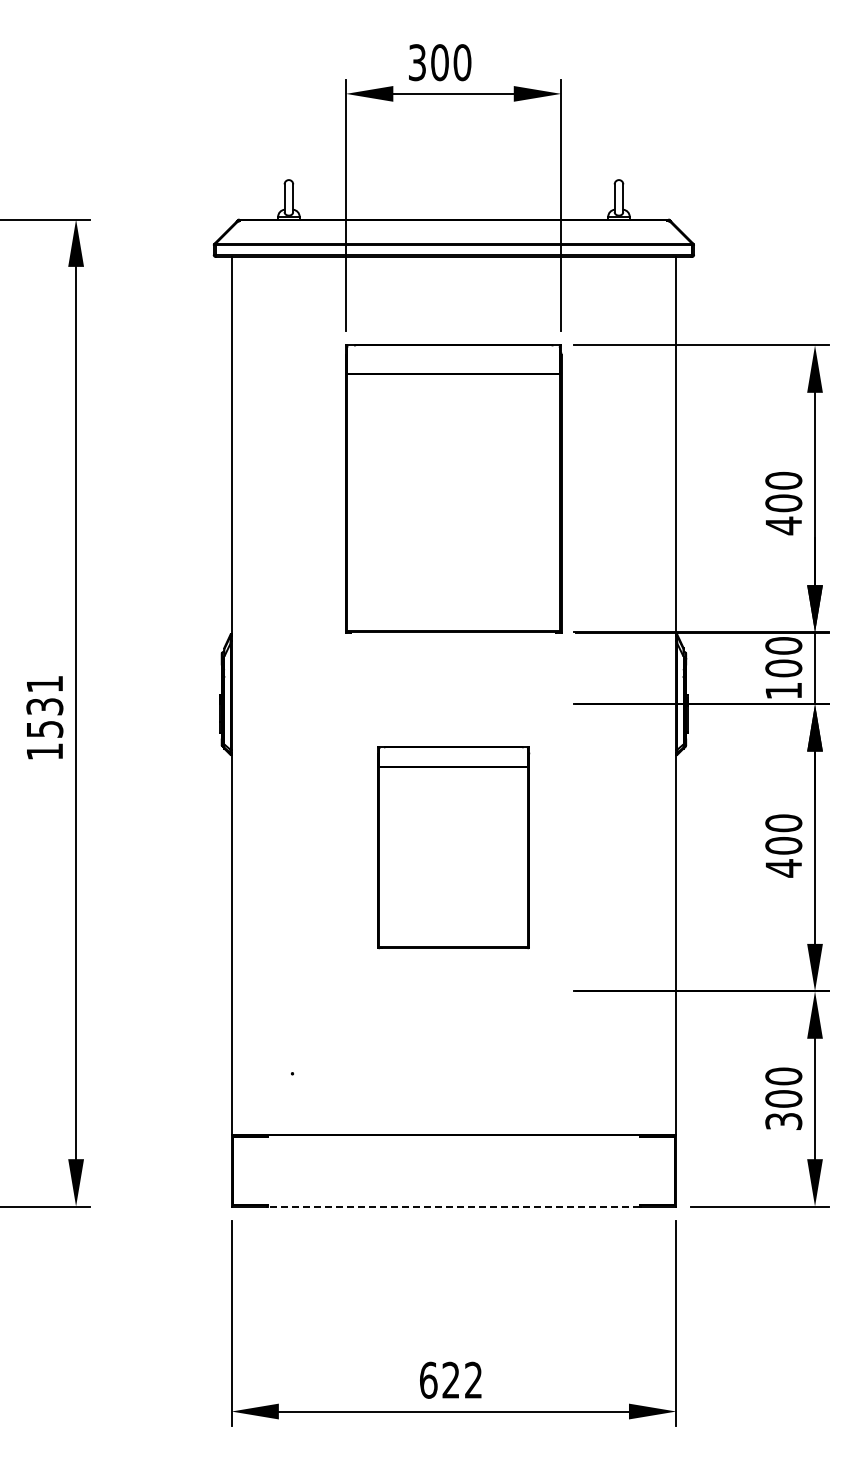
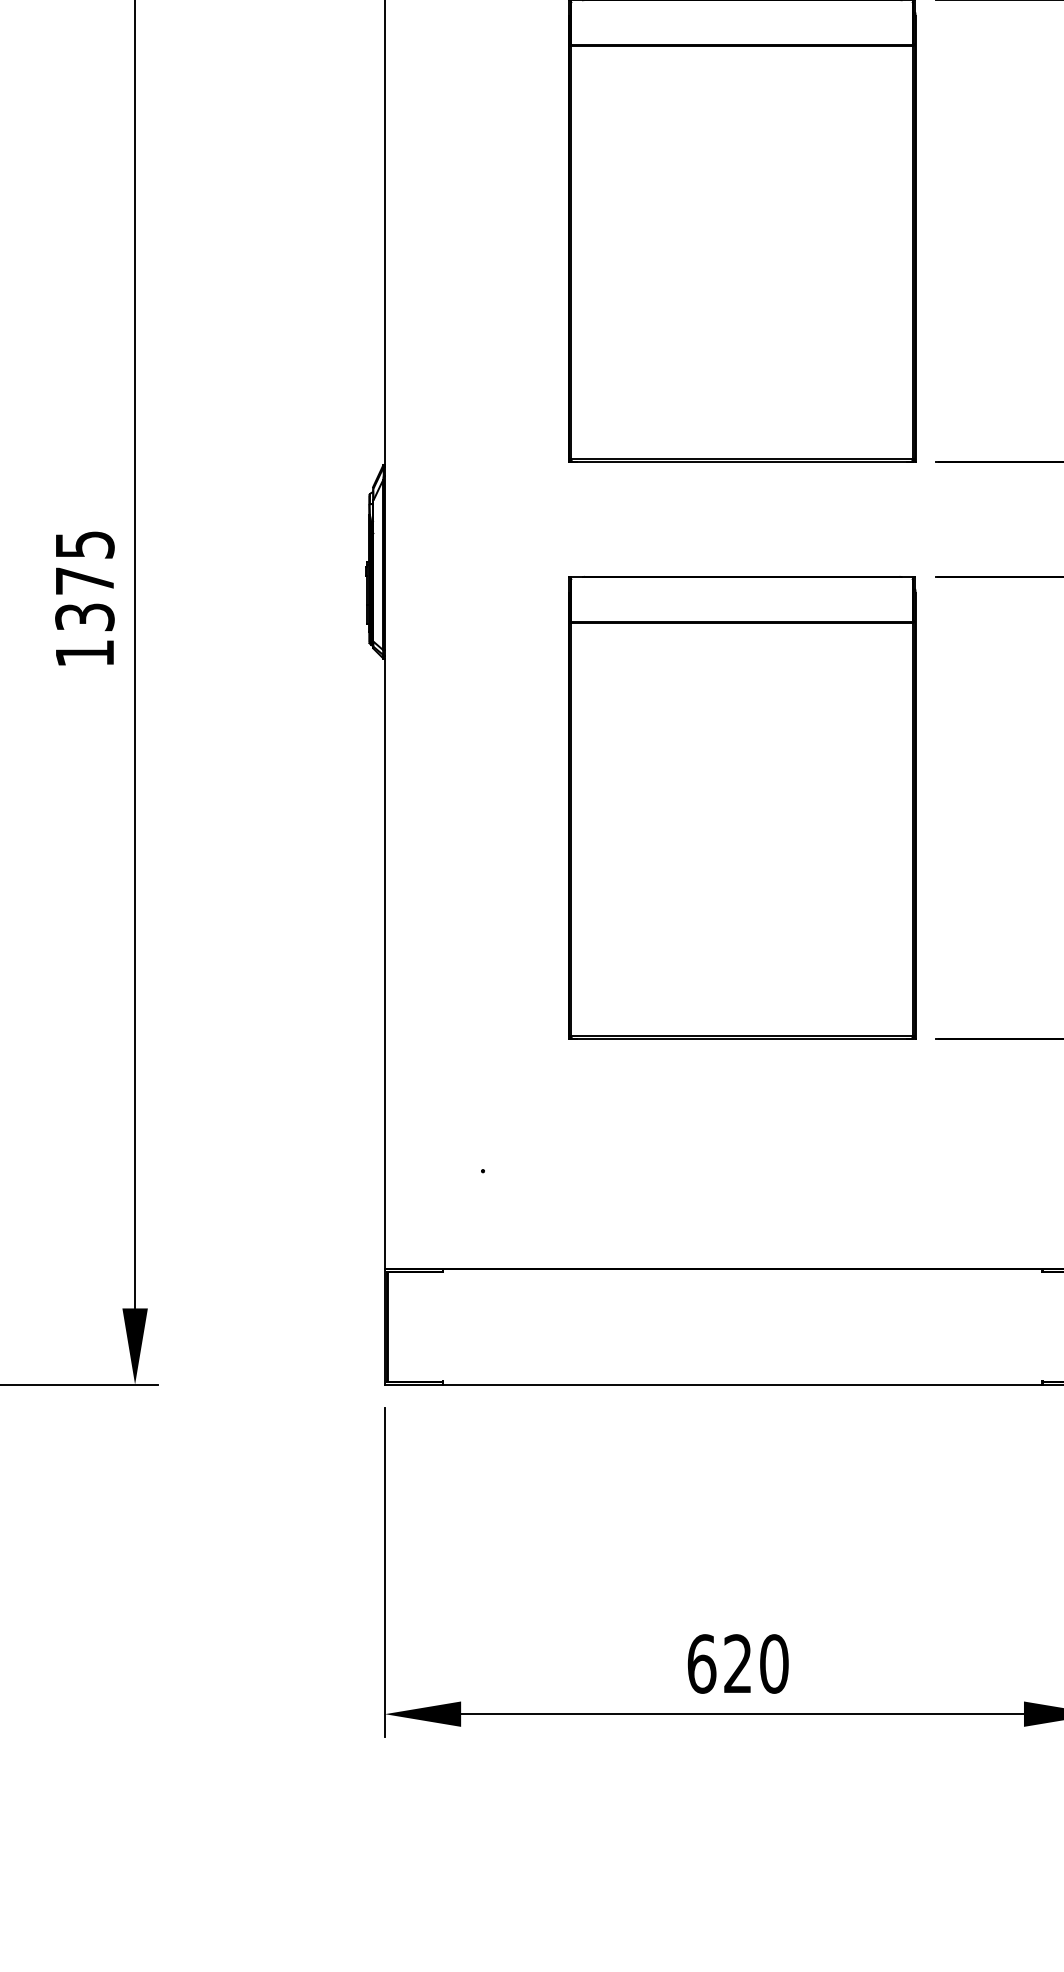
text: (44, 706) -> (84, 580), 1531 -> 1375
part: (453, 847) -> (741, 807), size x1.43
line: (453, 1206) -> (741, 1384), dashed -> solid
text: (473, 1379) -> (774, 1662), 622 -> 620

